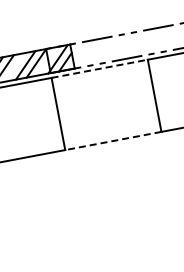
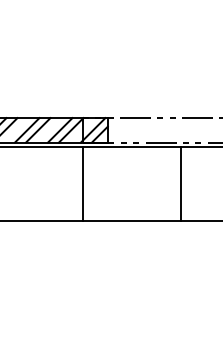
line: (99, 68) -> (132, 147), dashed -> solid
line: (113, 140) -> (132, 220), dashed -> solid

